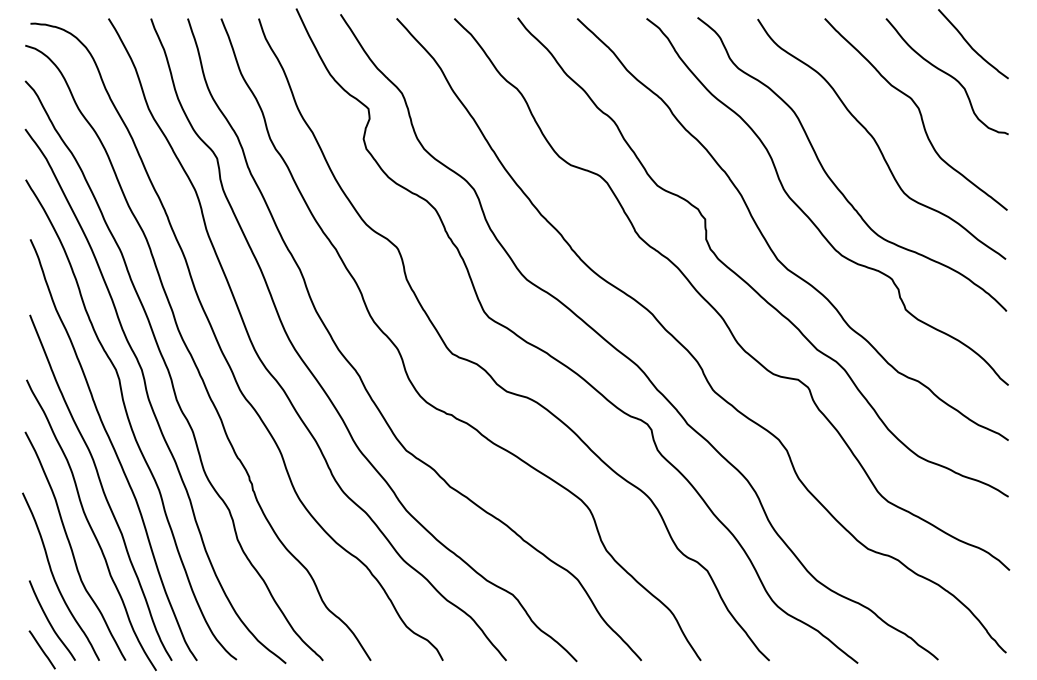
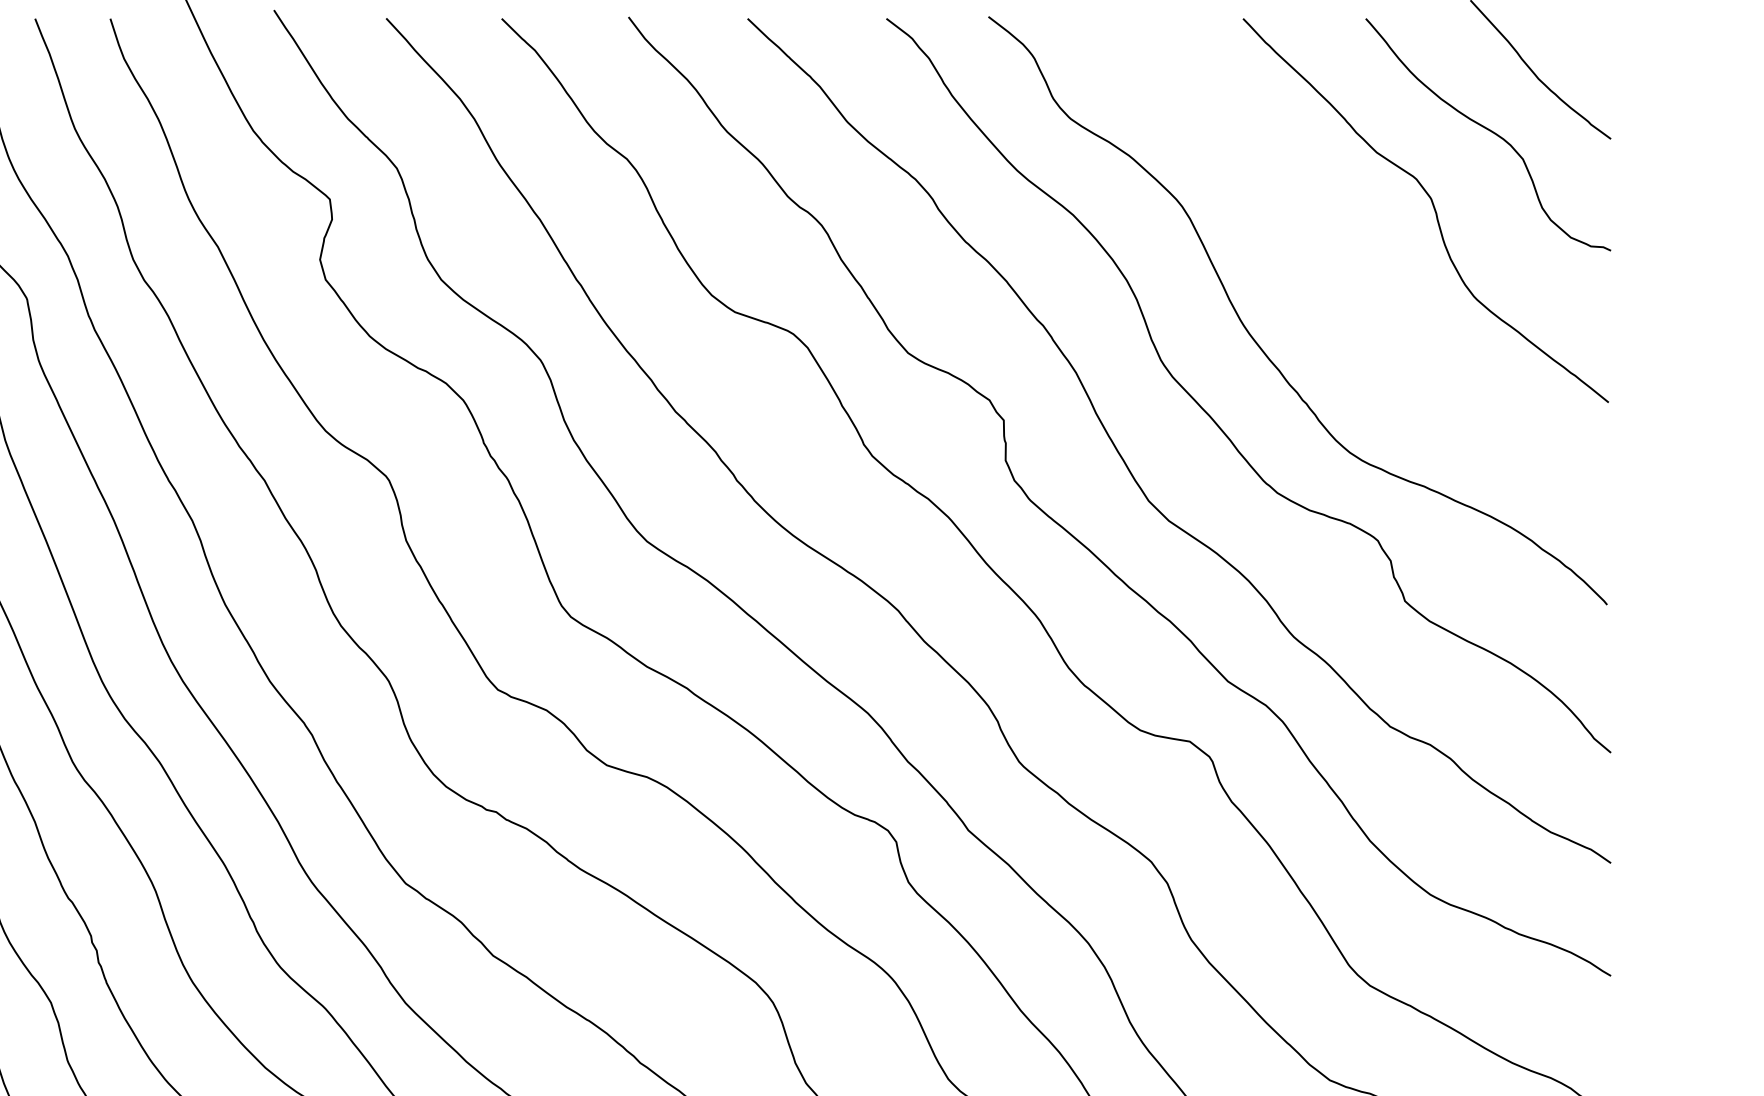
curve: (877, 142) -> (1348, 266), removed

